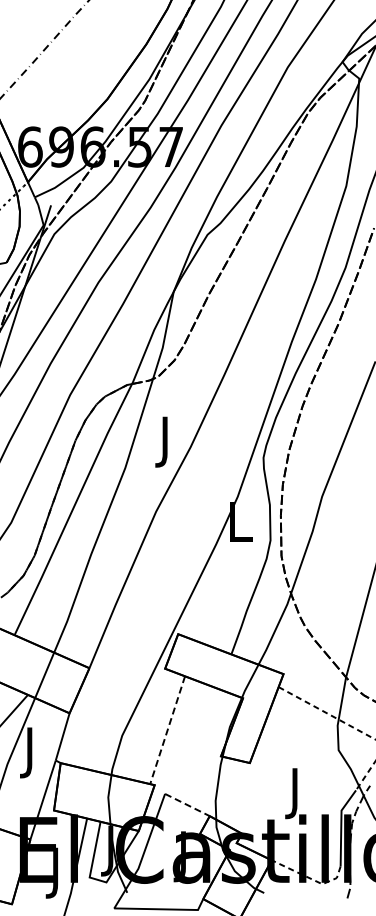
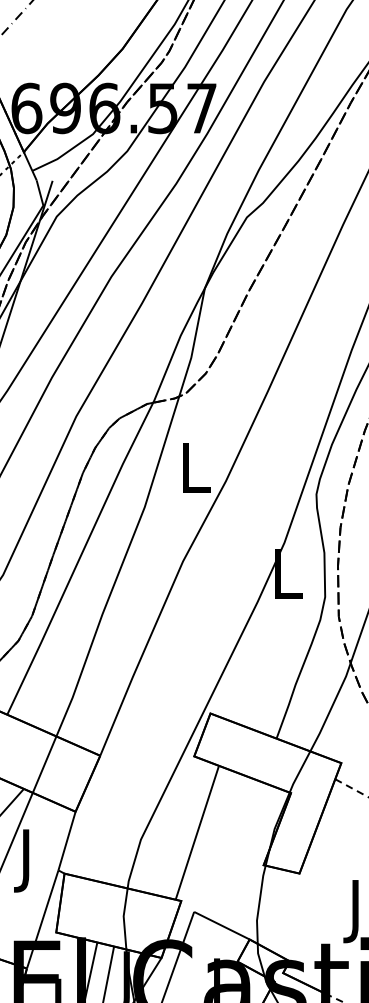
text: (166, 441) -> (195, 474), J -> L
line: (167, 730) -> (197, 833), dashed -> solid
line: (187, 805) -> (222, 926), dashed -> solid

